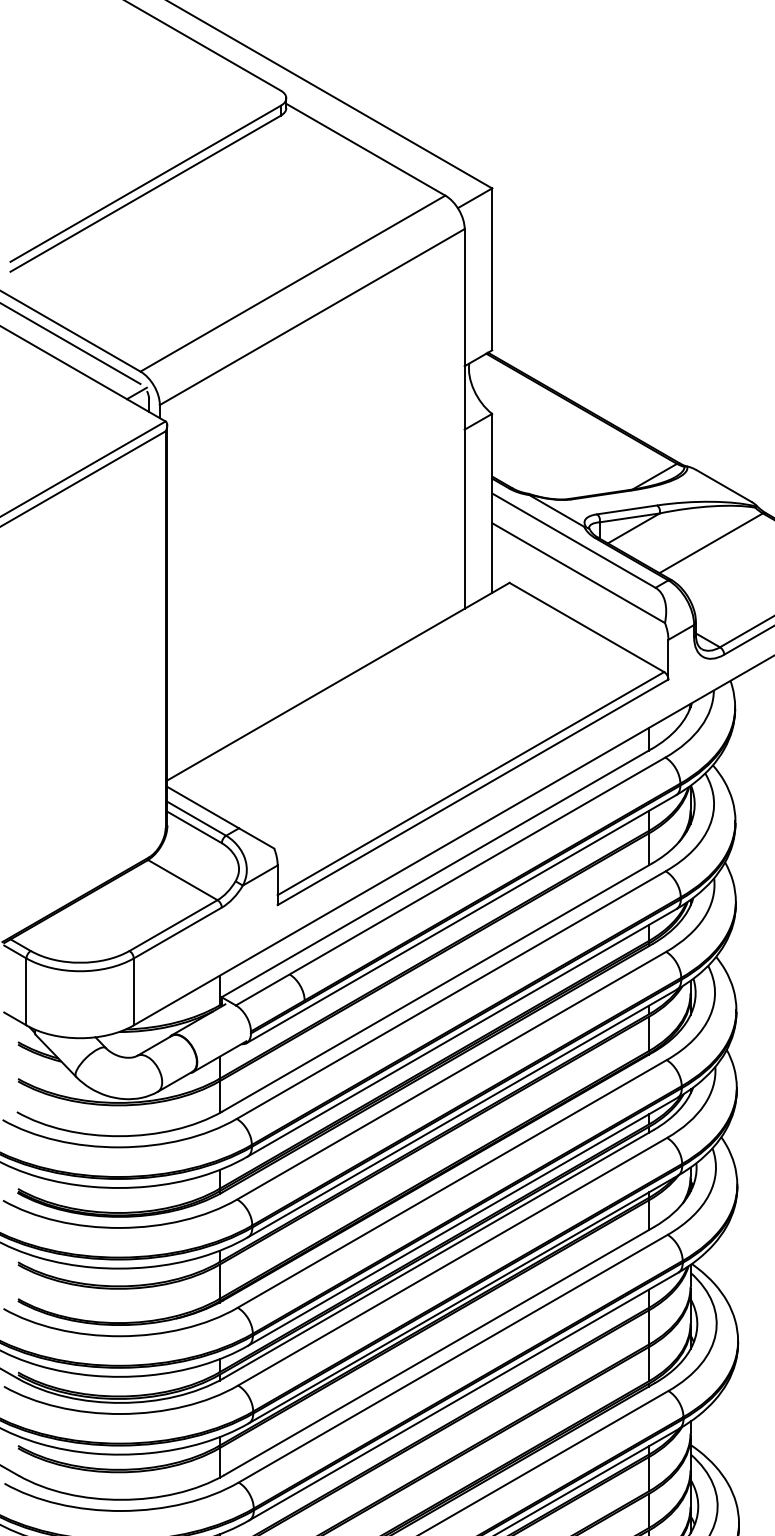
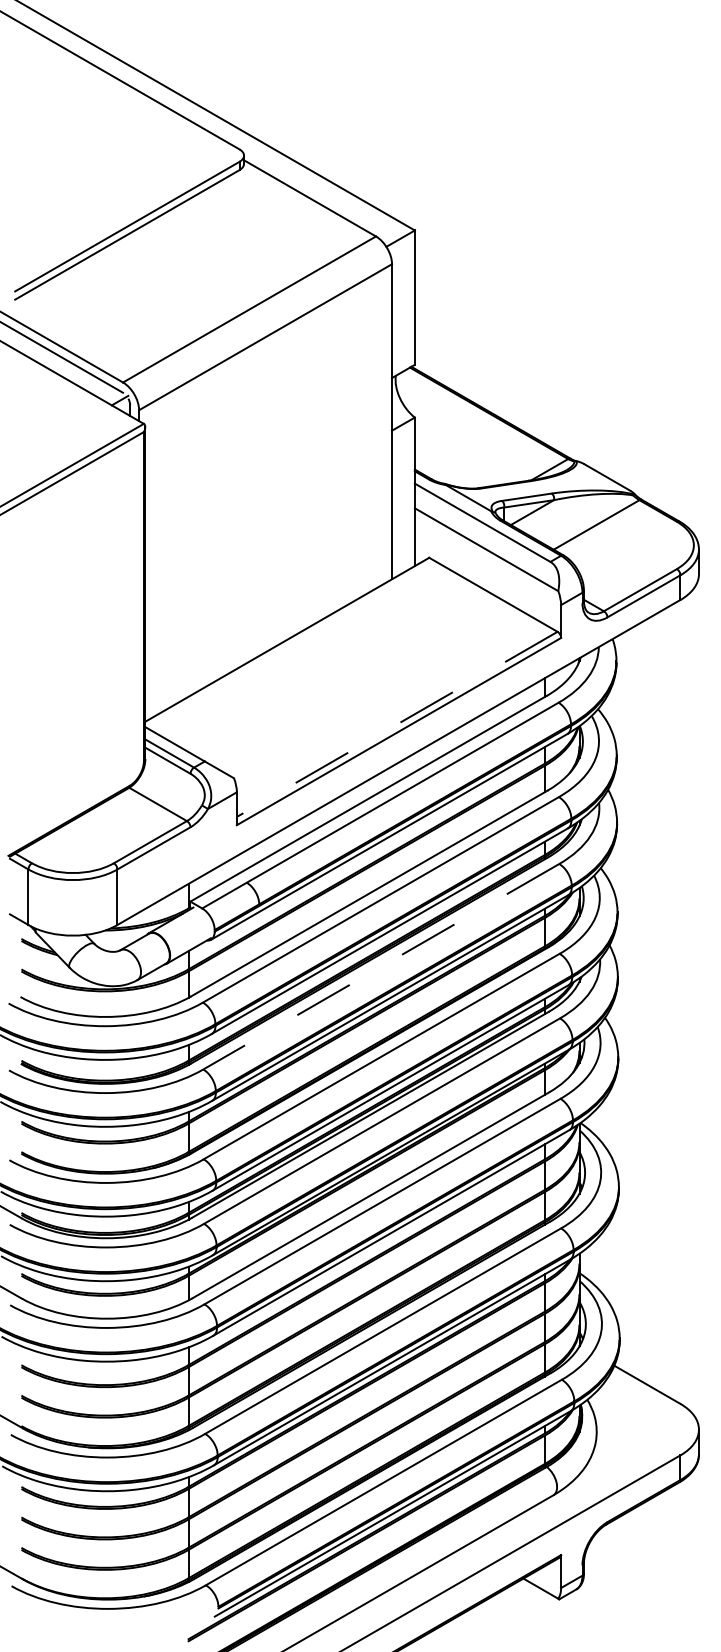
line: (470, 783) -> (396, 724), solid -> dashed
line: (450, 1076) -> (380, 967), solid -> dashed

